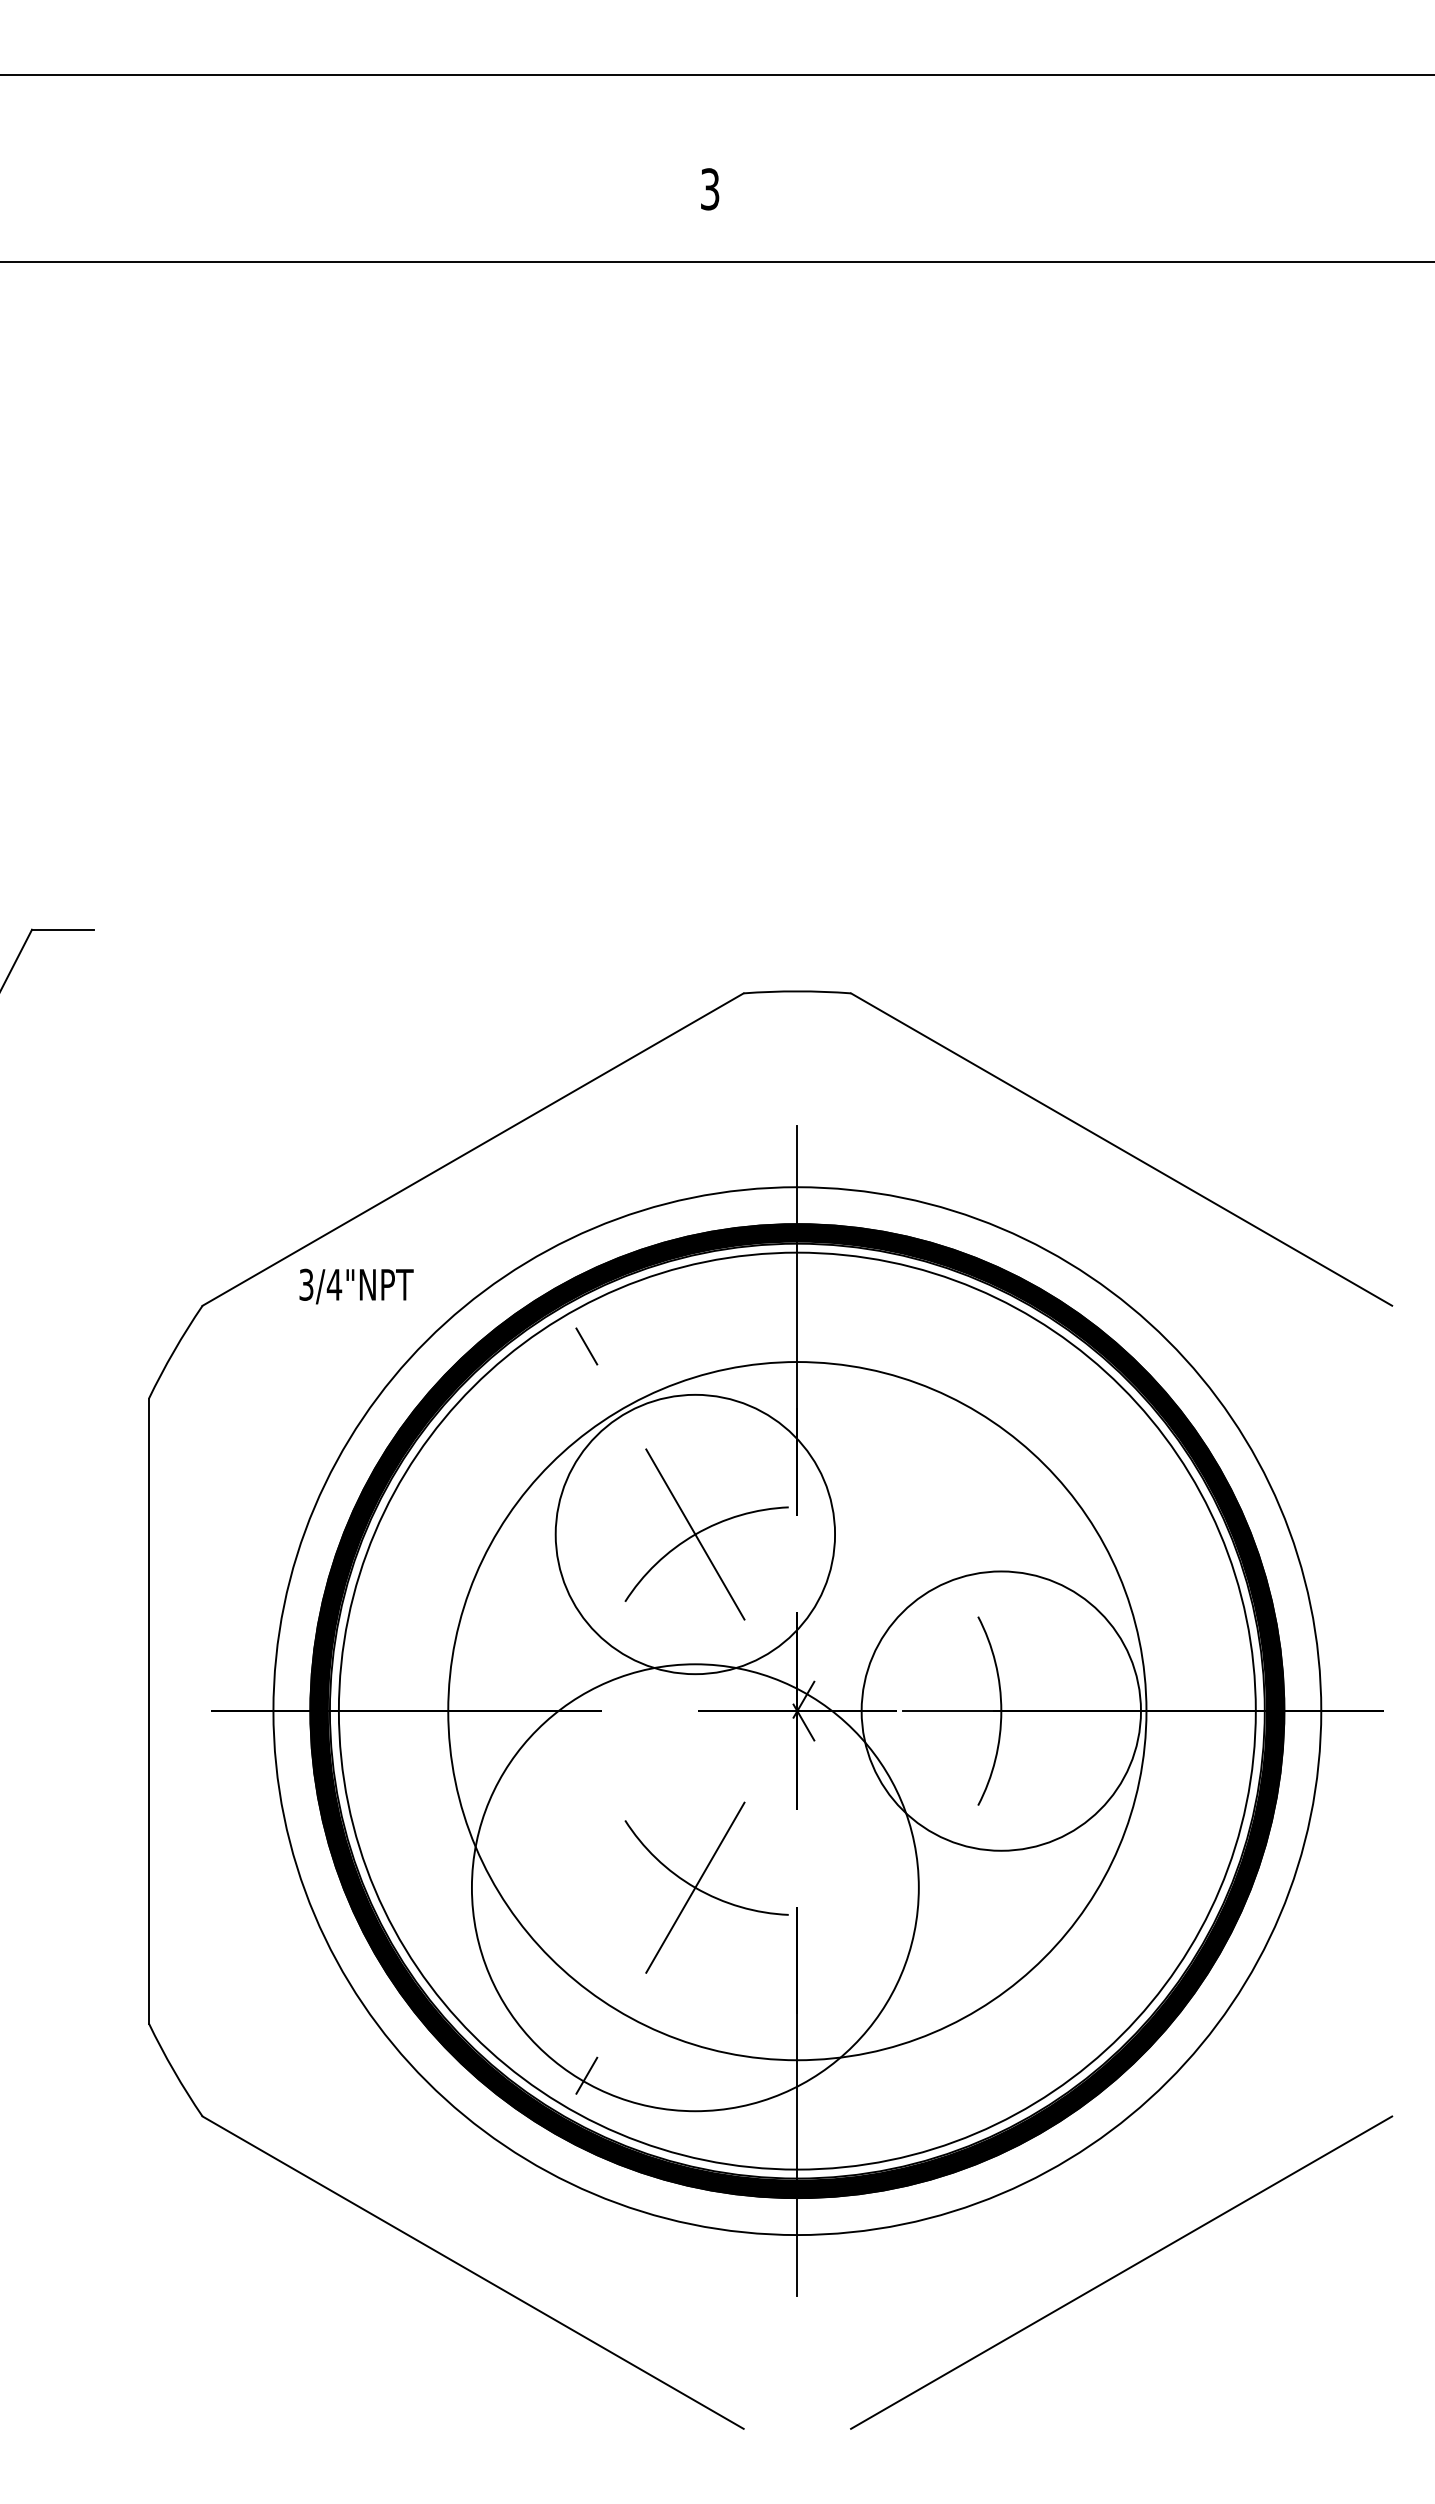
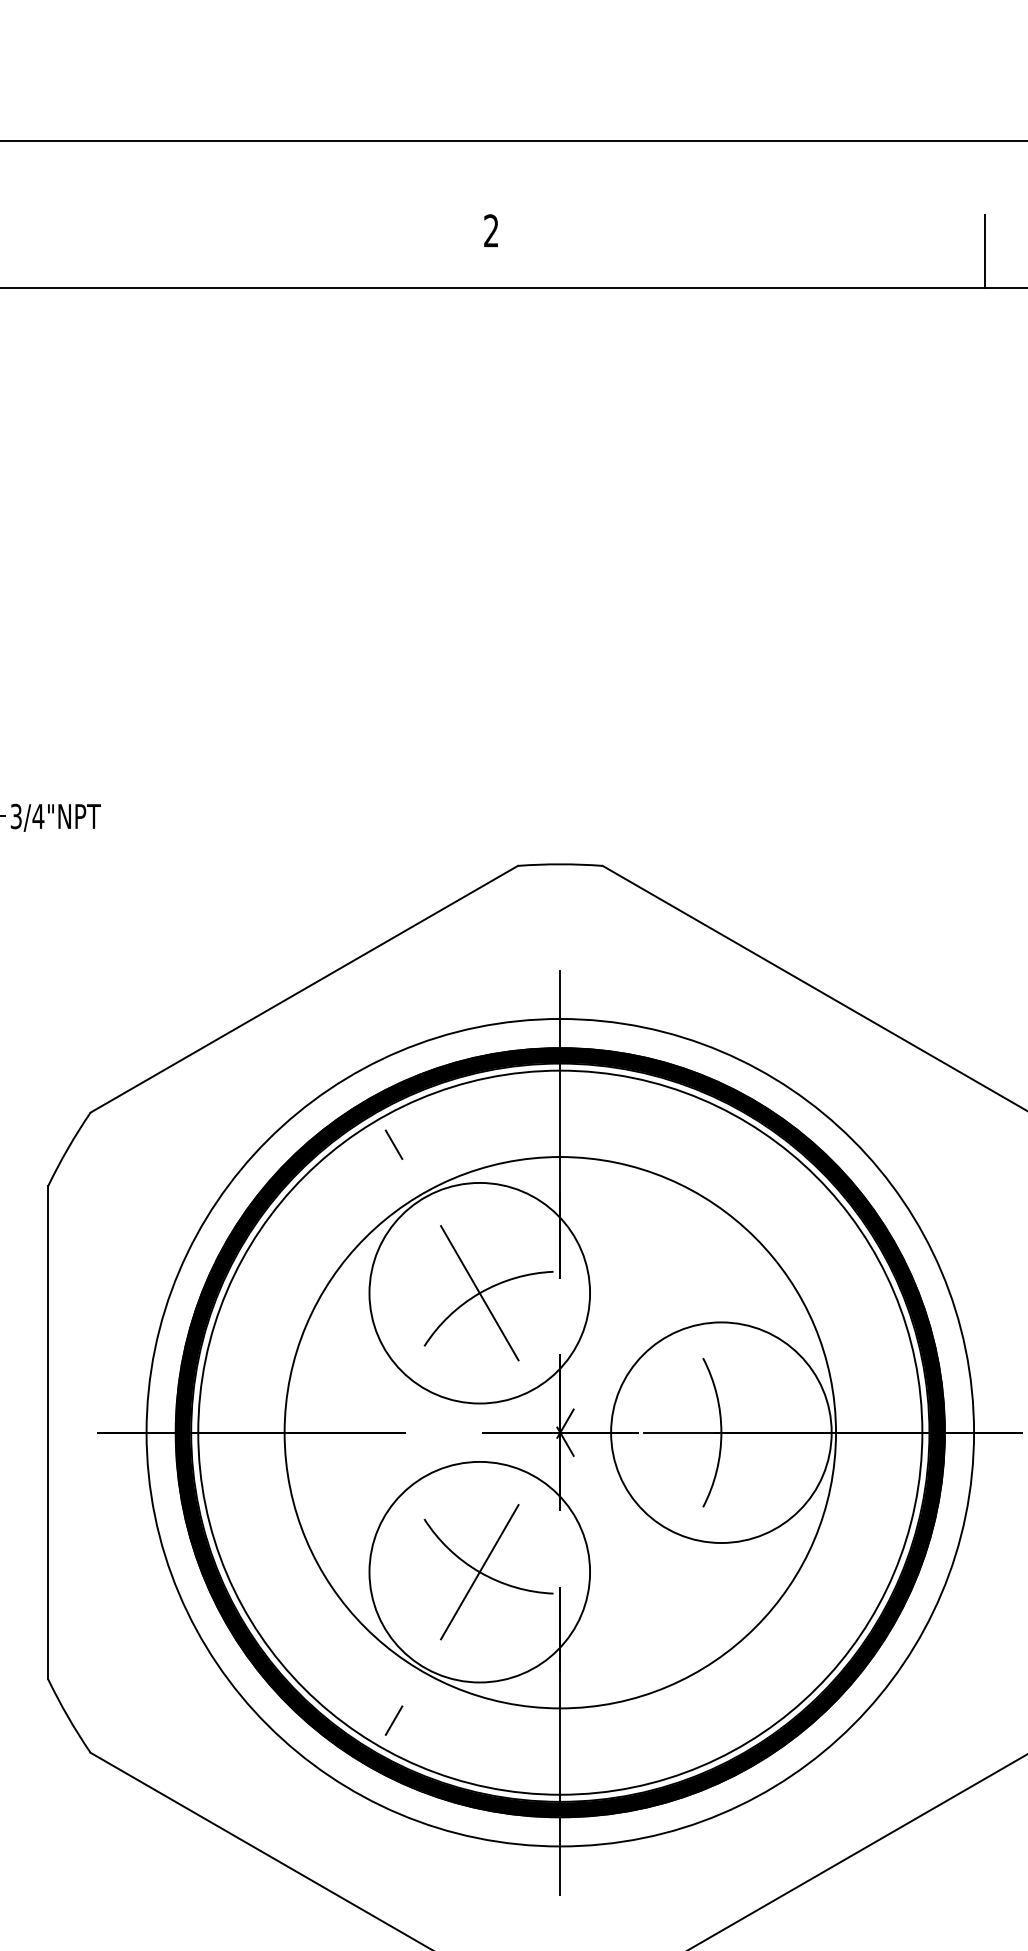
text: (710, 189) -> (491, 231), 3 -> 2
line: (1335, 215) -> (985, 251), added
text: (356, 1286) -> (55, 817), moved
circle: (695, 1887) -> (479, 1571), size x0.62

